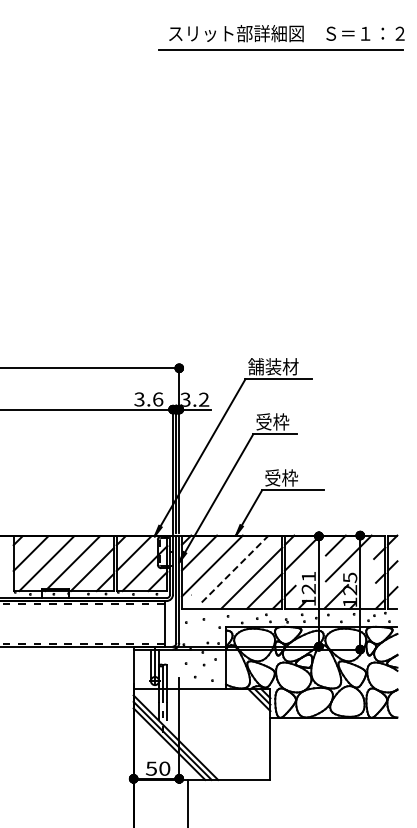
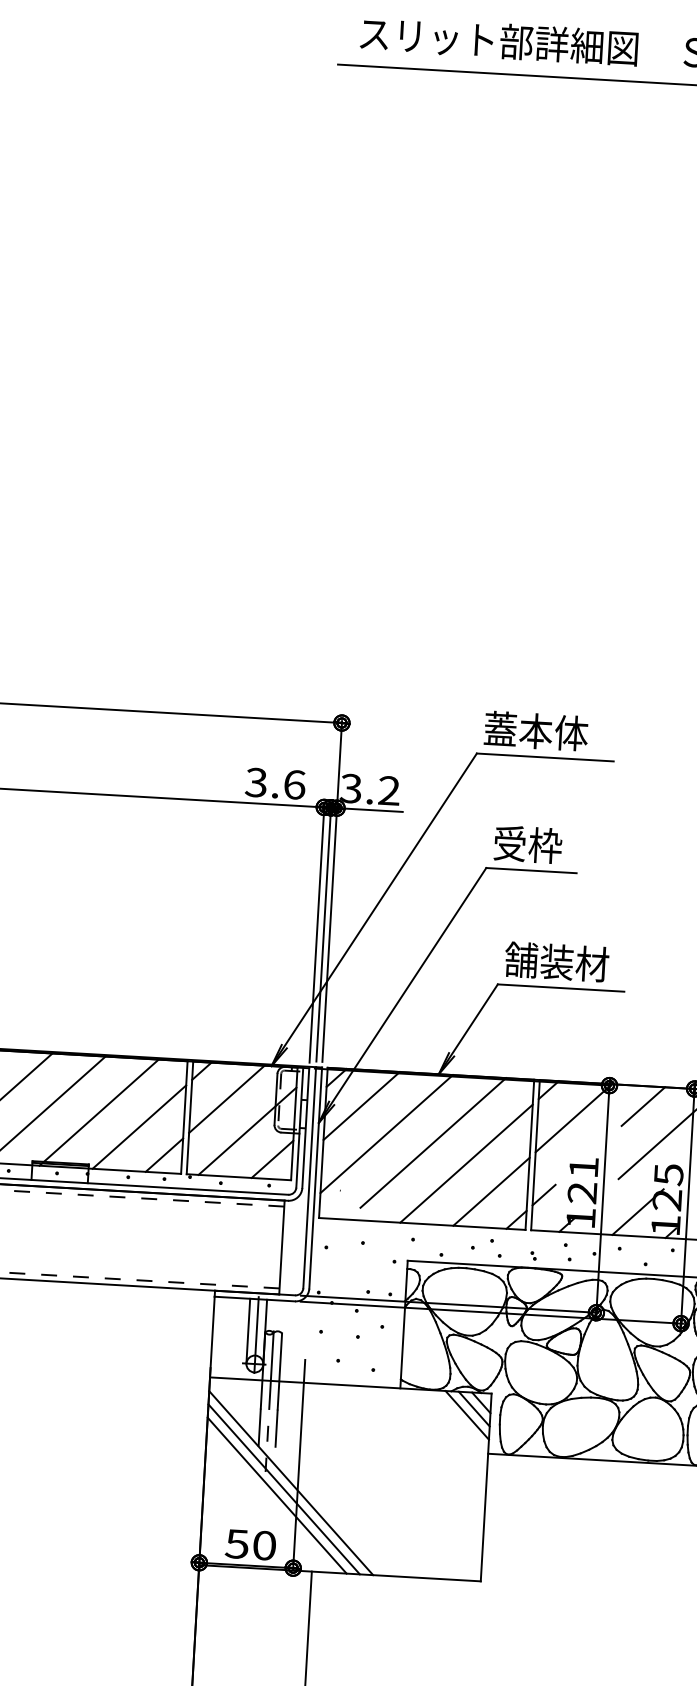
text: (273, 366) -> (536, 730), 舗装材 -> 蓋本体
text: (290, 477) -> (557, 961), 受枠 -> 舗装材
line: (235, 568) -> (433, 1141), dashed -> solid

